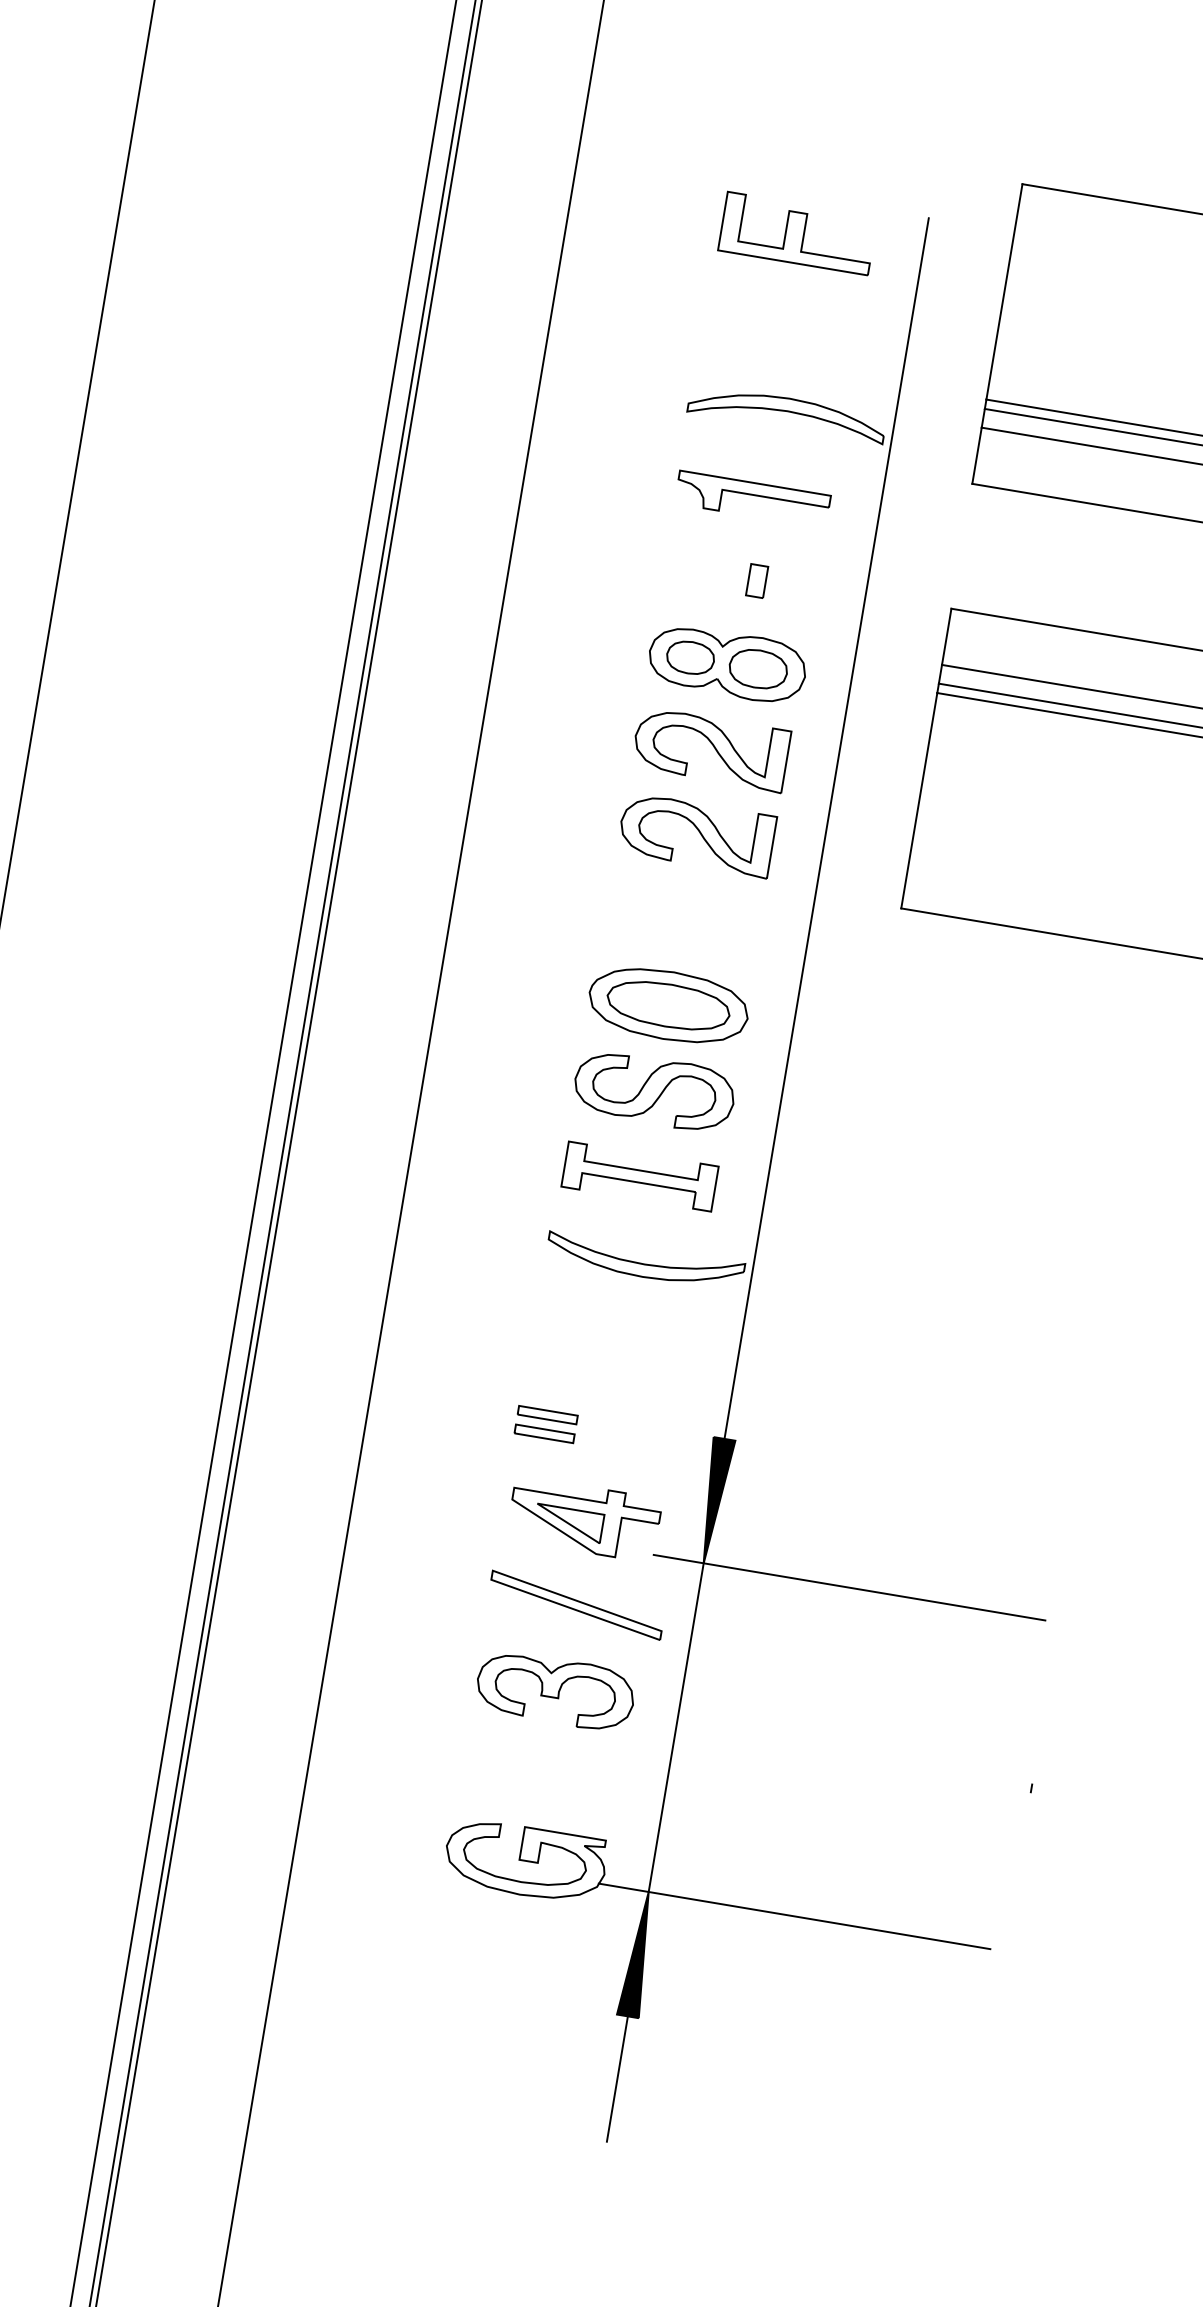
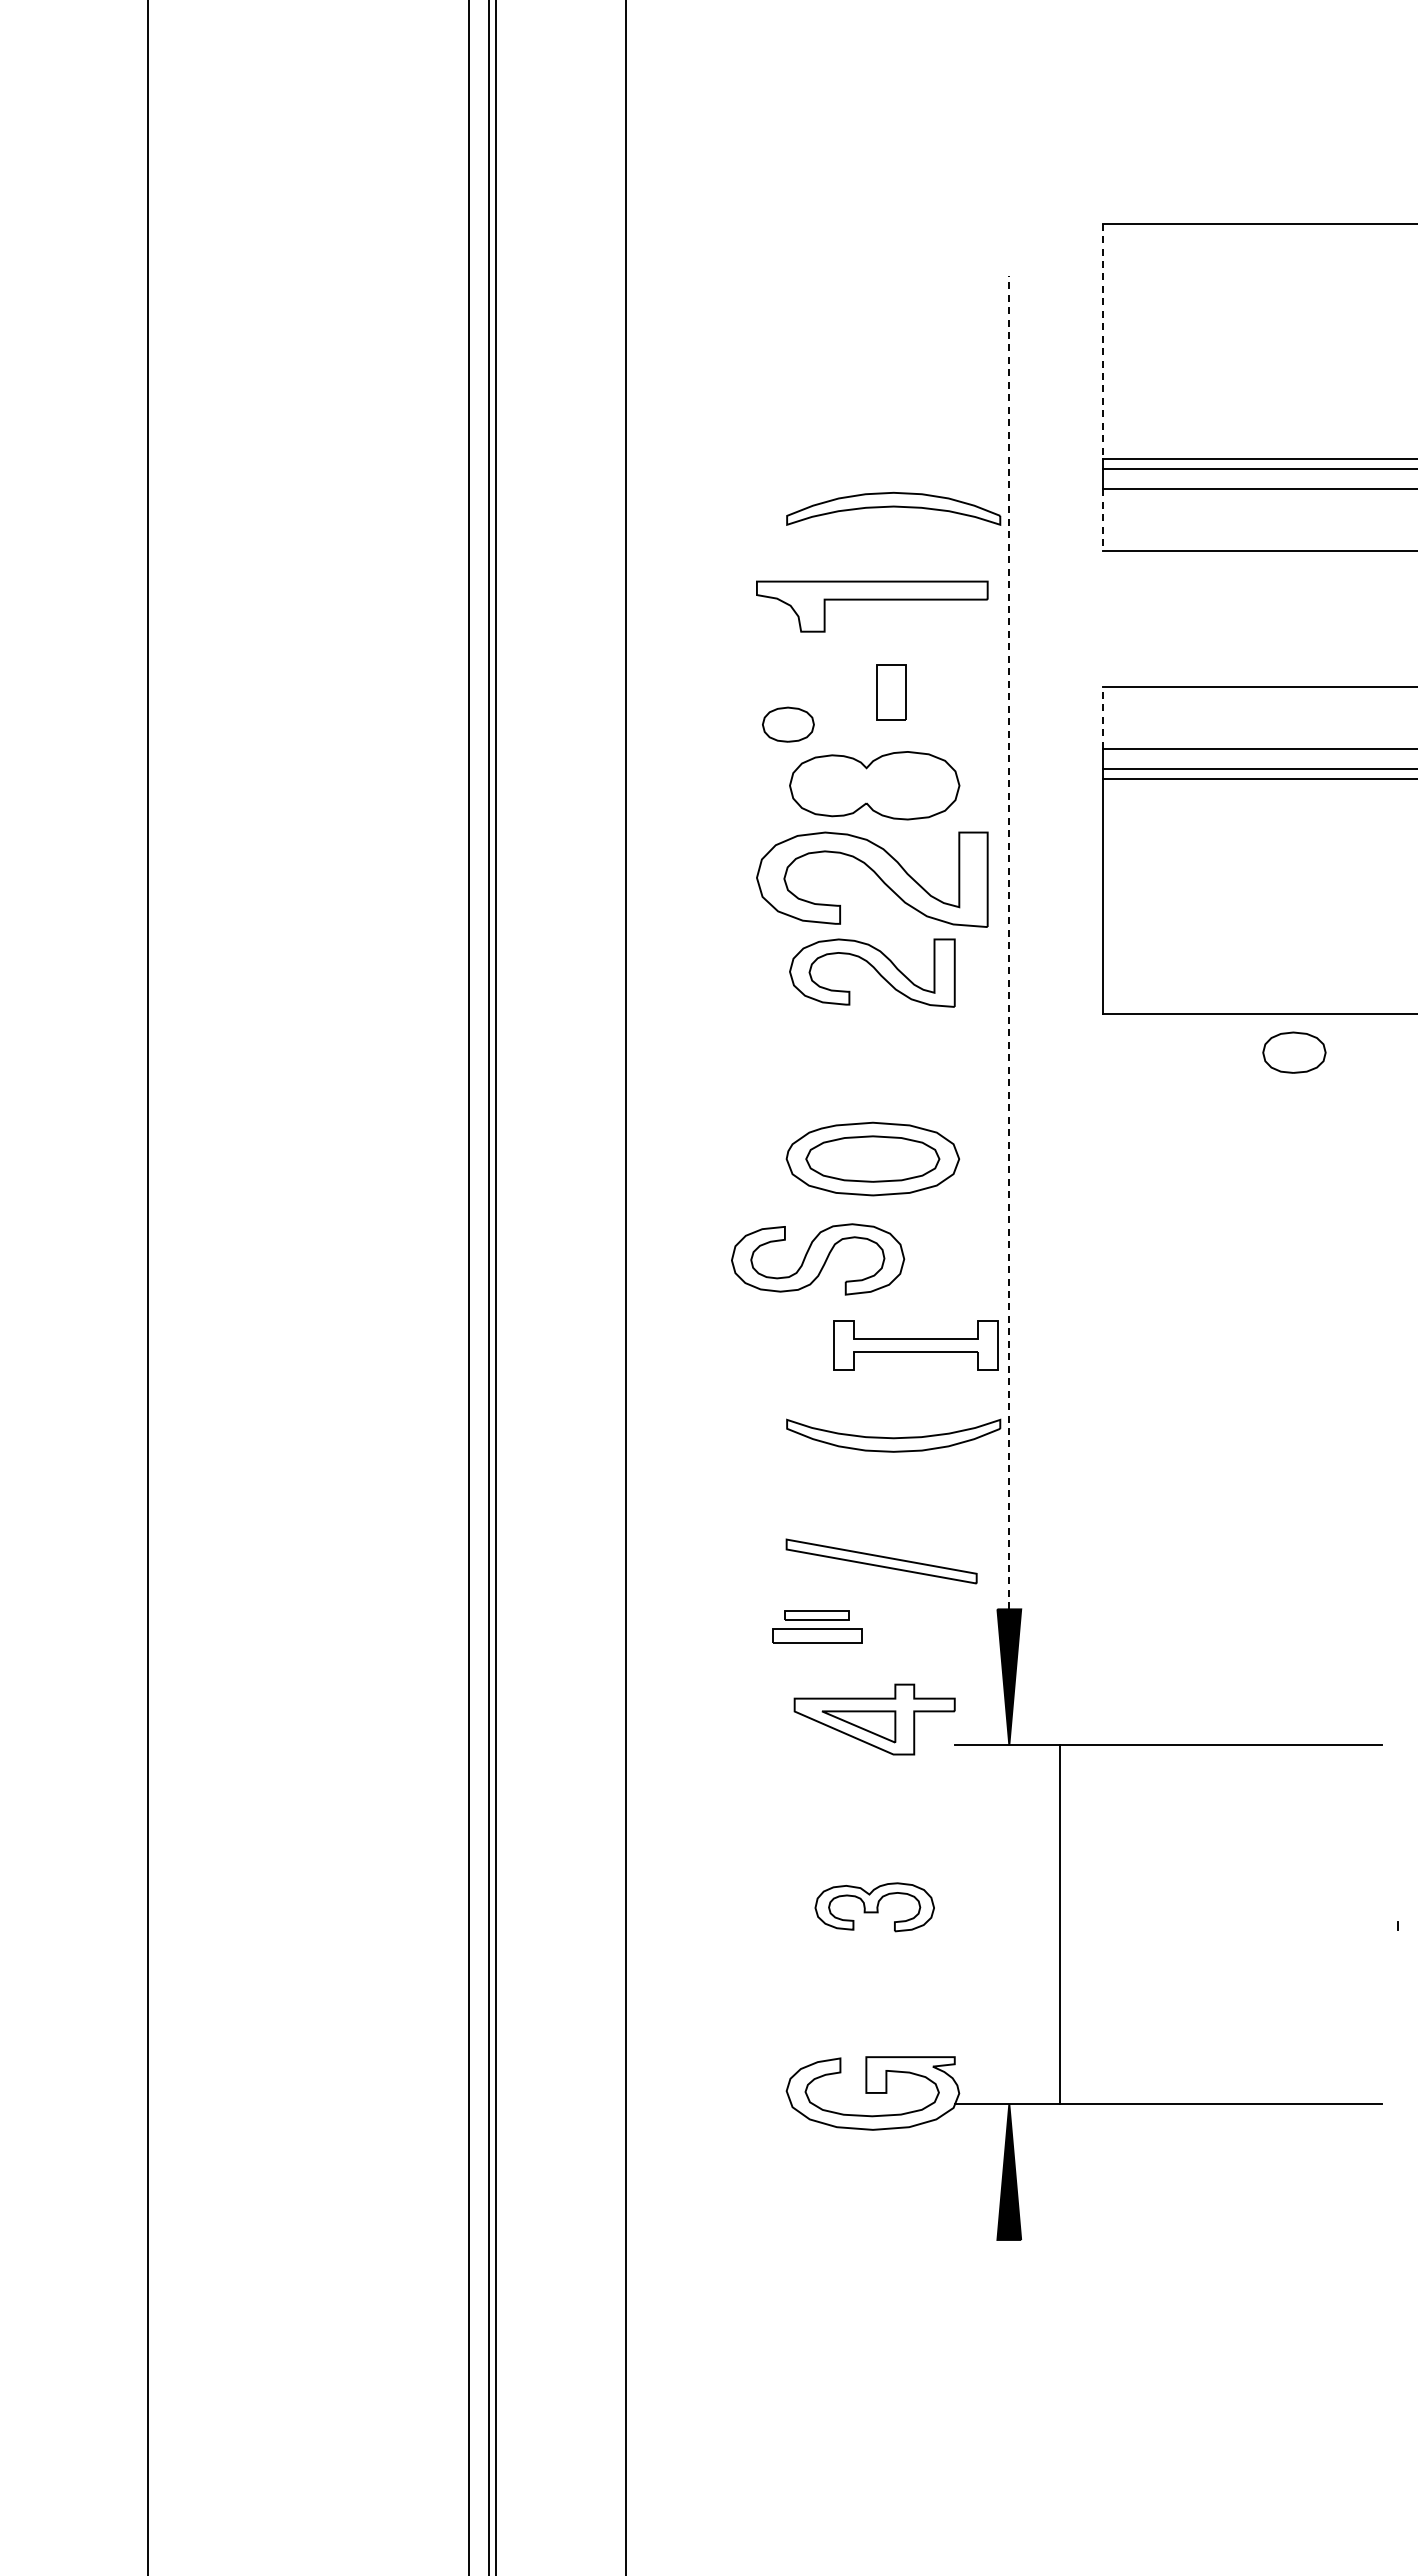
part: (797, 233) -> (872, 315), removed
line: (1004, 292) -> (1102, 341), solid -> dashed
line: (976, 456) -> (1102, 520), solid -> dashed
part: (752, 499) -> (872, 606), size x1.4
part: (757, 580) -> (891, 691), size x1.6
line: (946, 636) -> (1102, 717), solid -> dashed
part: (690, 657) -> (788, 724), moved
part: (758, 668) -> (1294, 1052), moved
part: (711, 749) -> (872, 879), size x1.4
line: (826, 828) -> (1009, 942), solid -> dashed
part: (654, 1091) -> (818, 1259), moved
part: (639, 1176) -> (915, 1345), moved
part: (543, 1433) -> (816, 1635), size x1.4
part: (576, 1605) -> (881, 1561), moved
part: (555, 1691) -> (874, 1907), size x0.7
line: (676, 1727) -> (1060, 1924), moved
line: (617, 2078) -> (1009, 2307), removed

